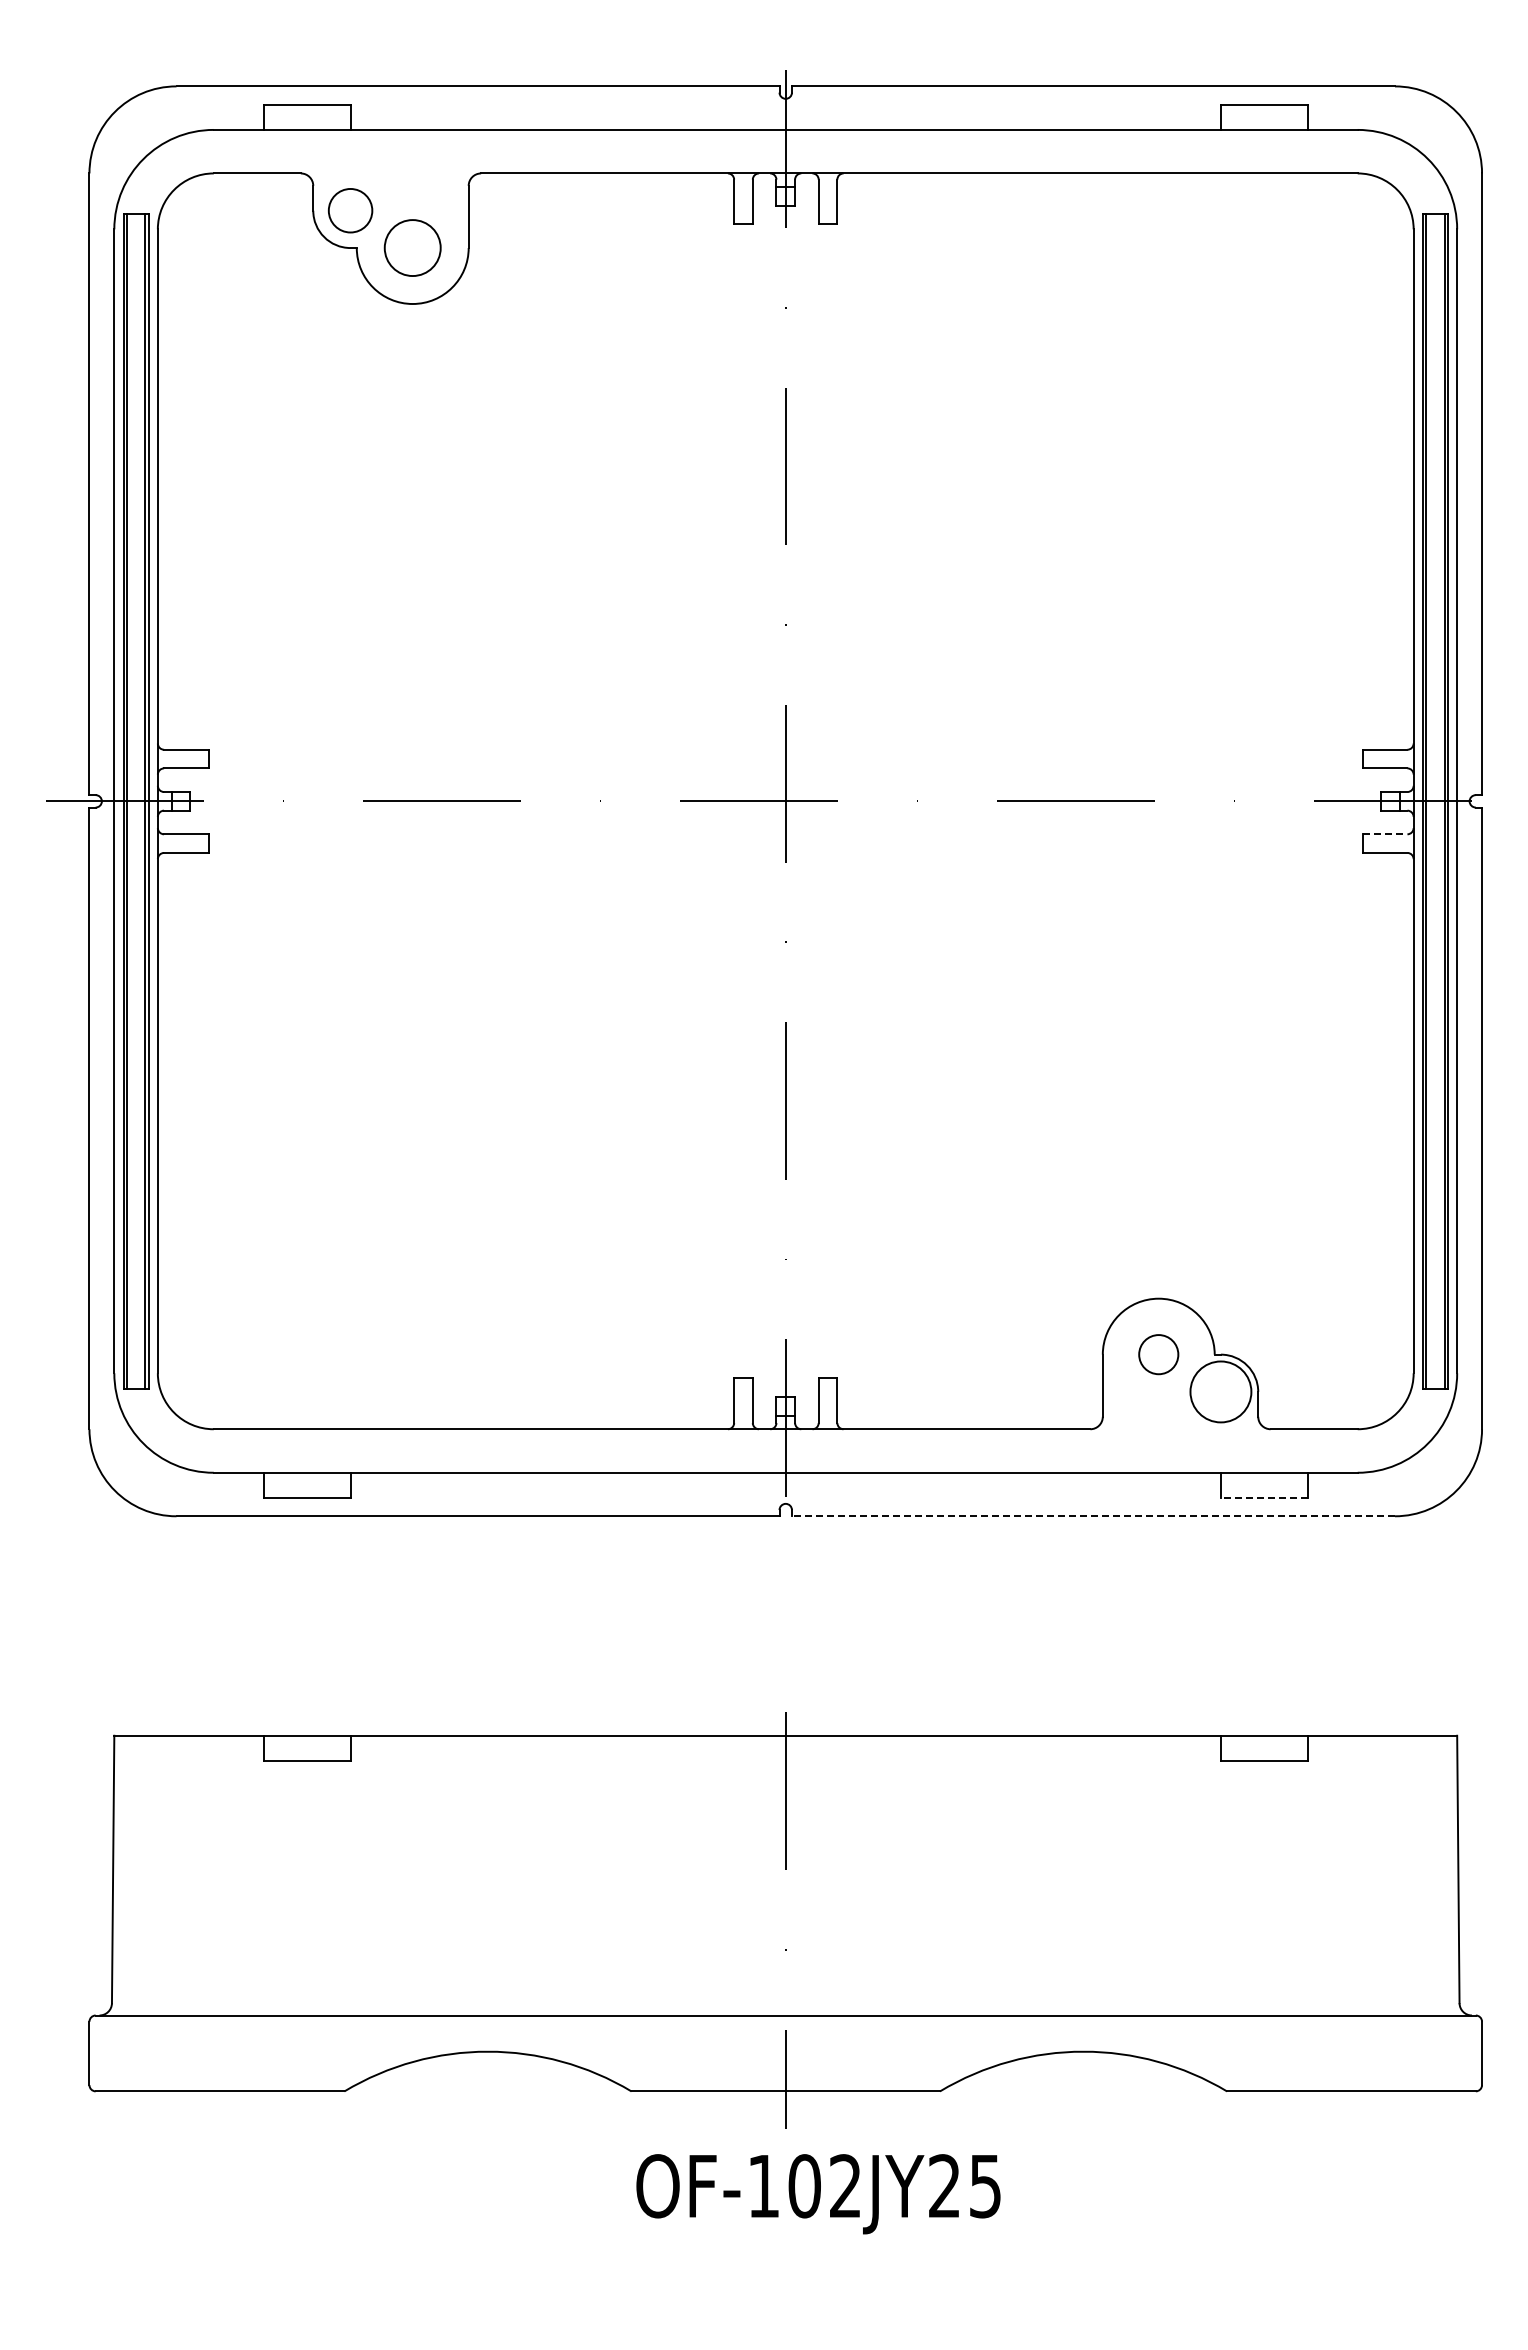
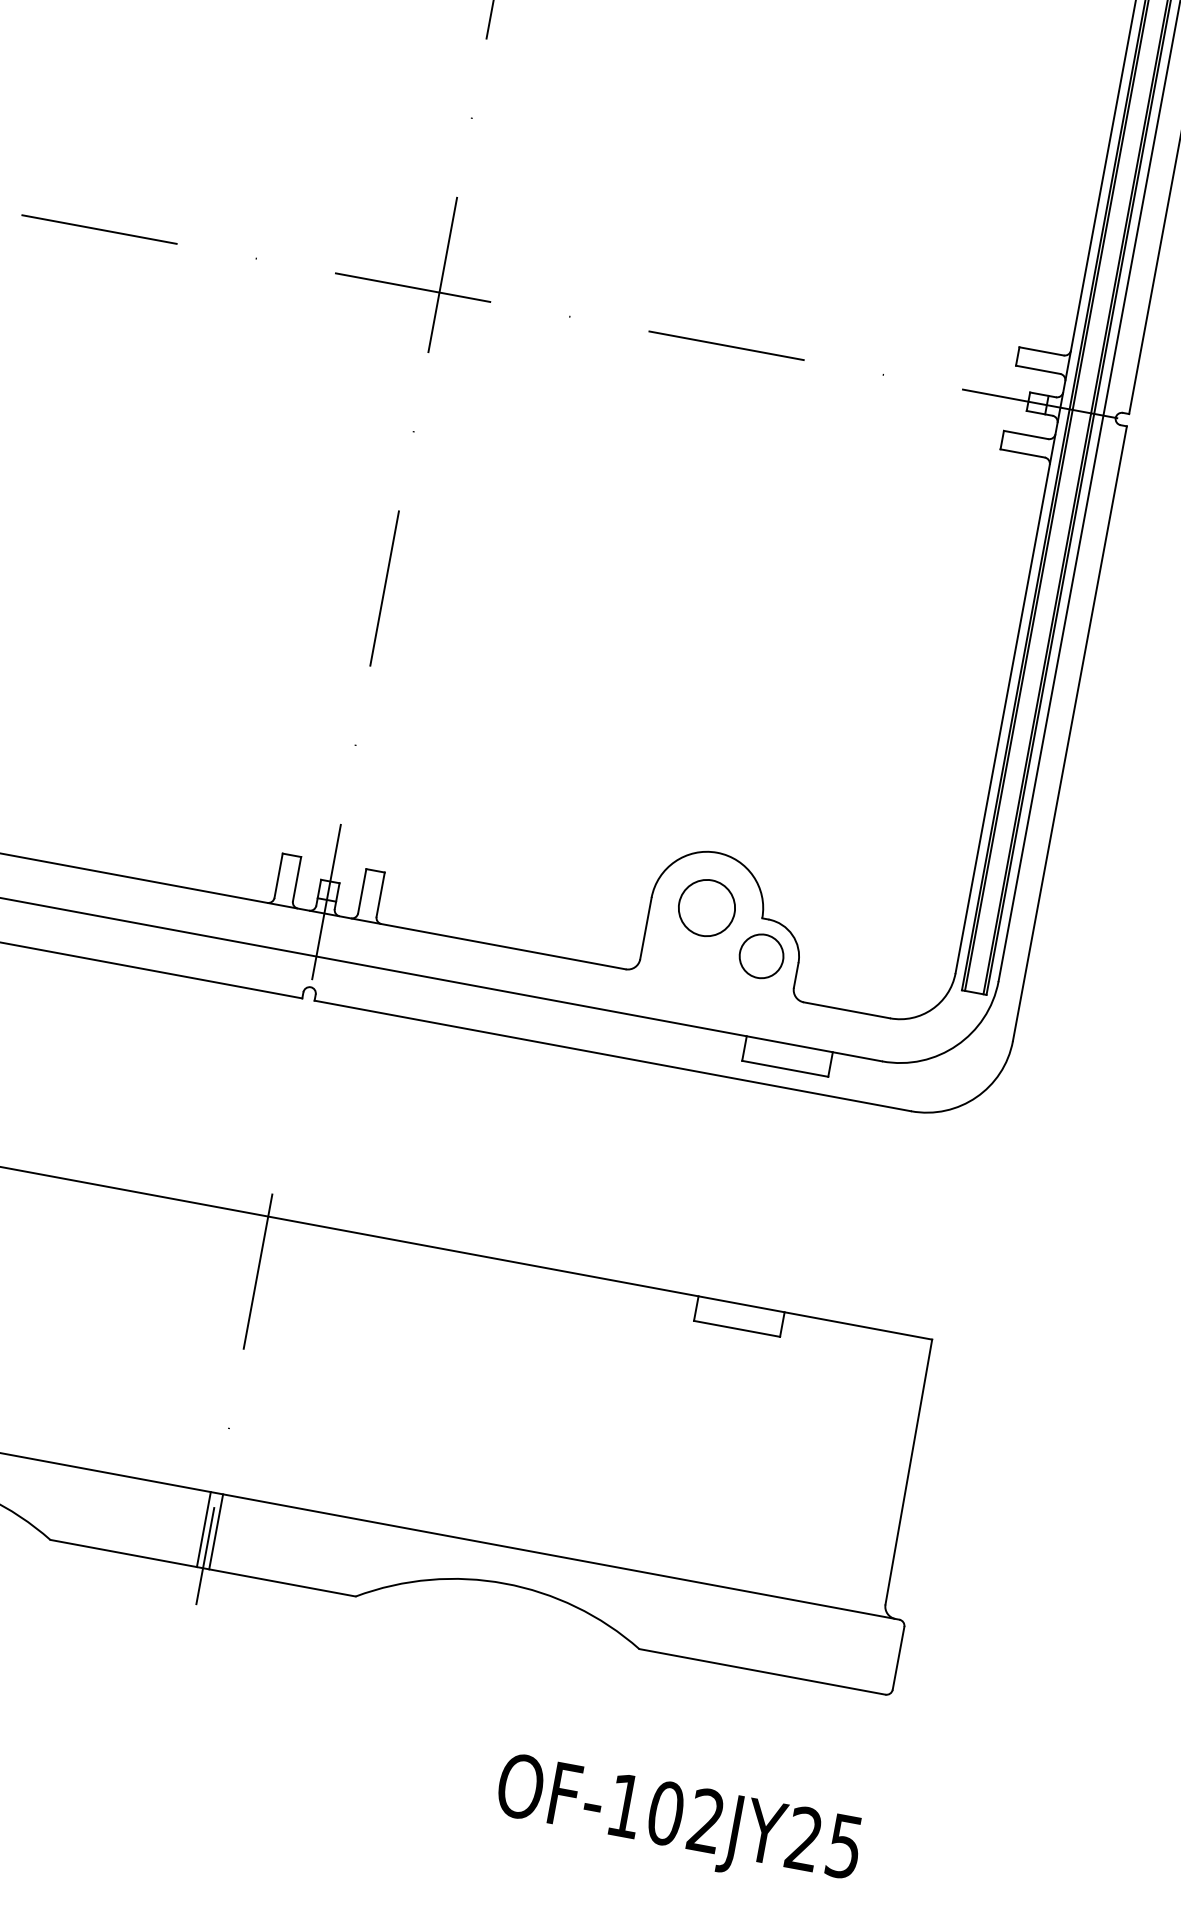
line: (1385, 834) -> (1026, 435), dashed -> solid
circle: (1158, 1354) -> (706, 907), size x1.43
circle: (1220, 1391) -> (761, 955), size x0.71
line: (1264, 1497) -> (785, 1068), dashed -> solid
line: (1093, 1516) -> (612, 1056), dashed -> solid
line: (779, 2053) -> (203, 1529), added
line: (791, 2053) -> (215, 1531), added
text: (818, 2194) -> (678, 1824), moved

